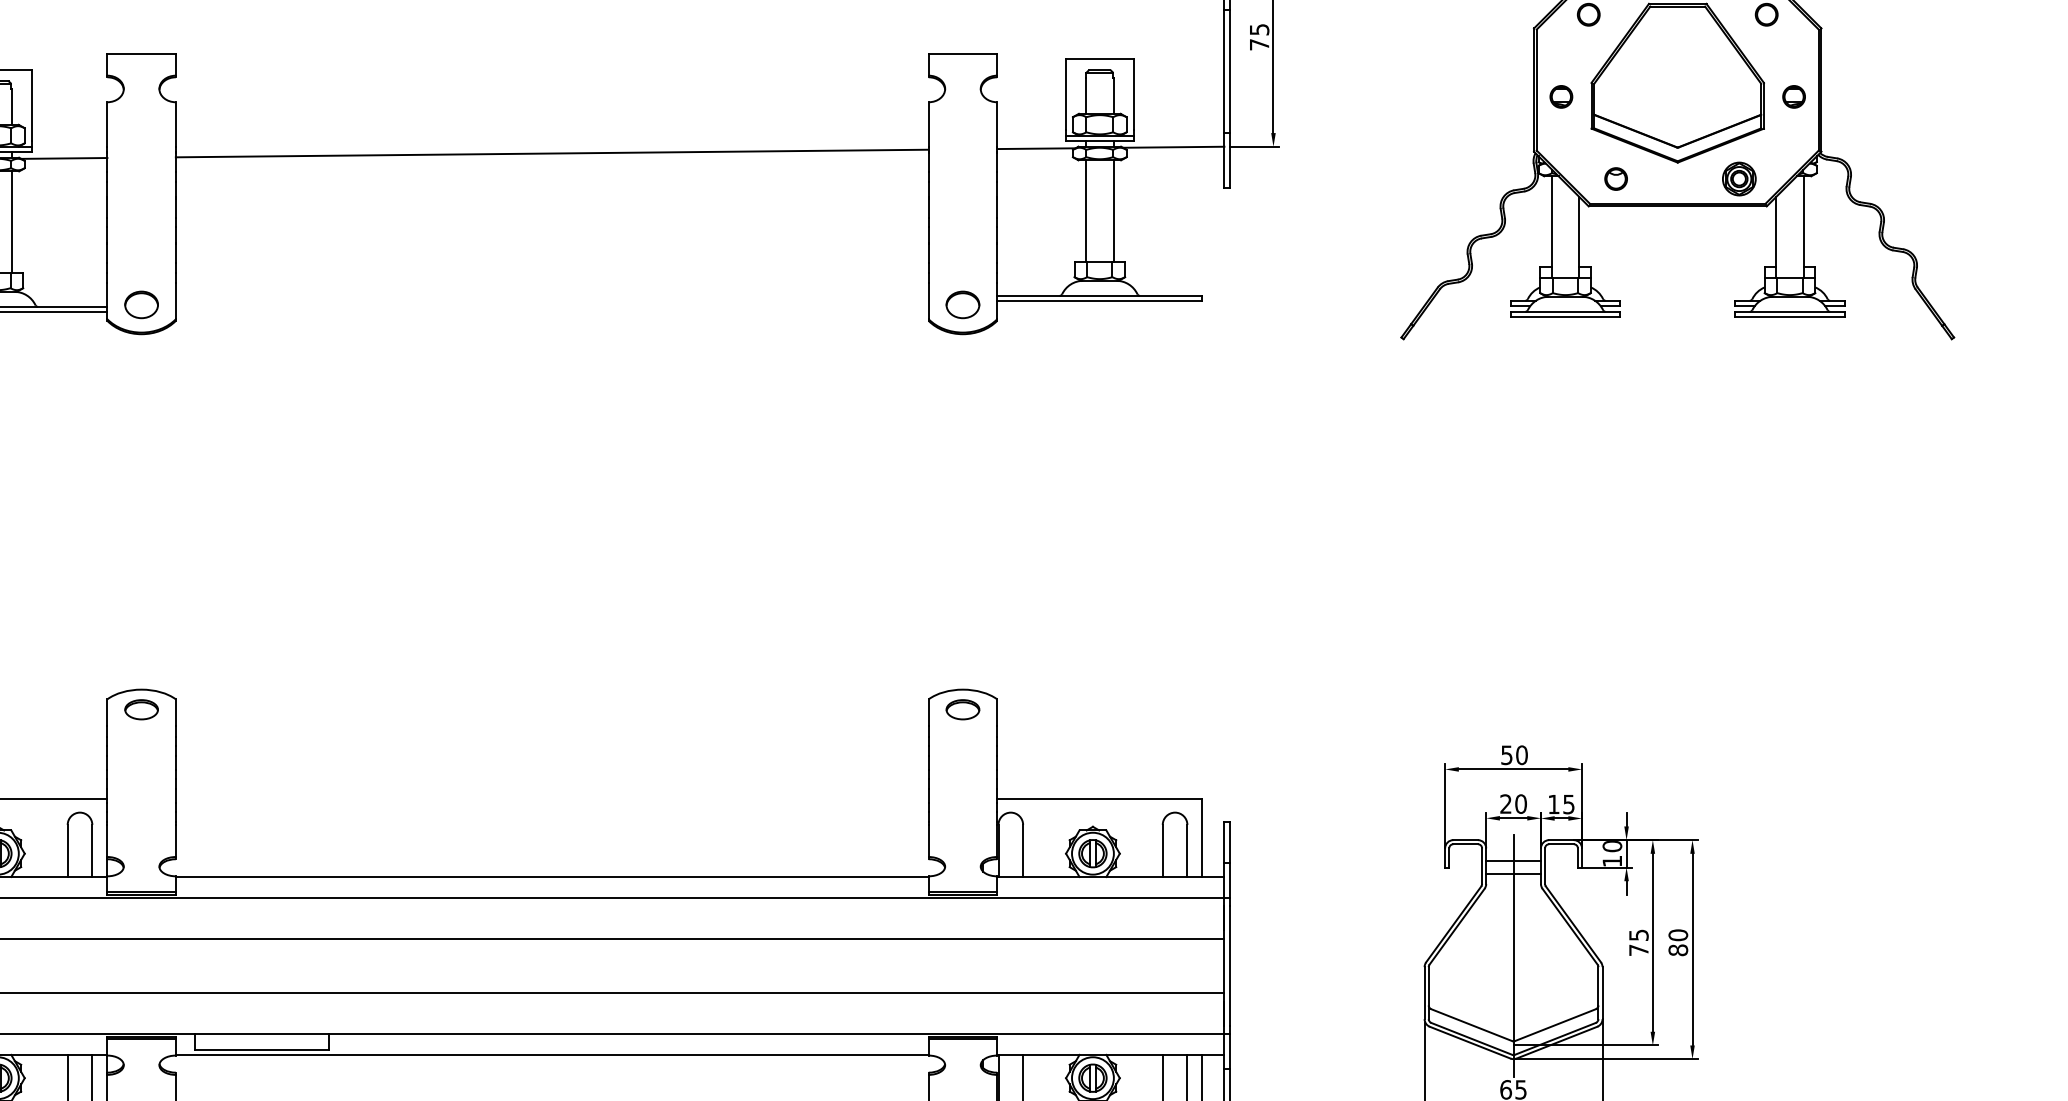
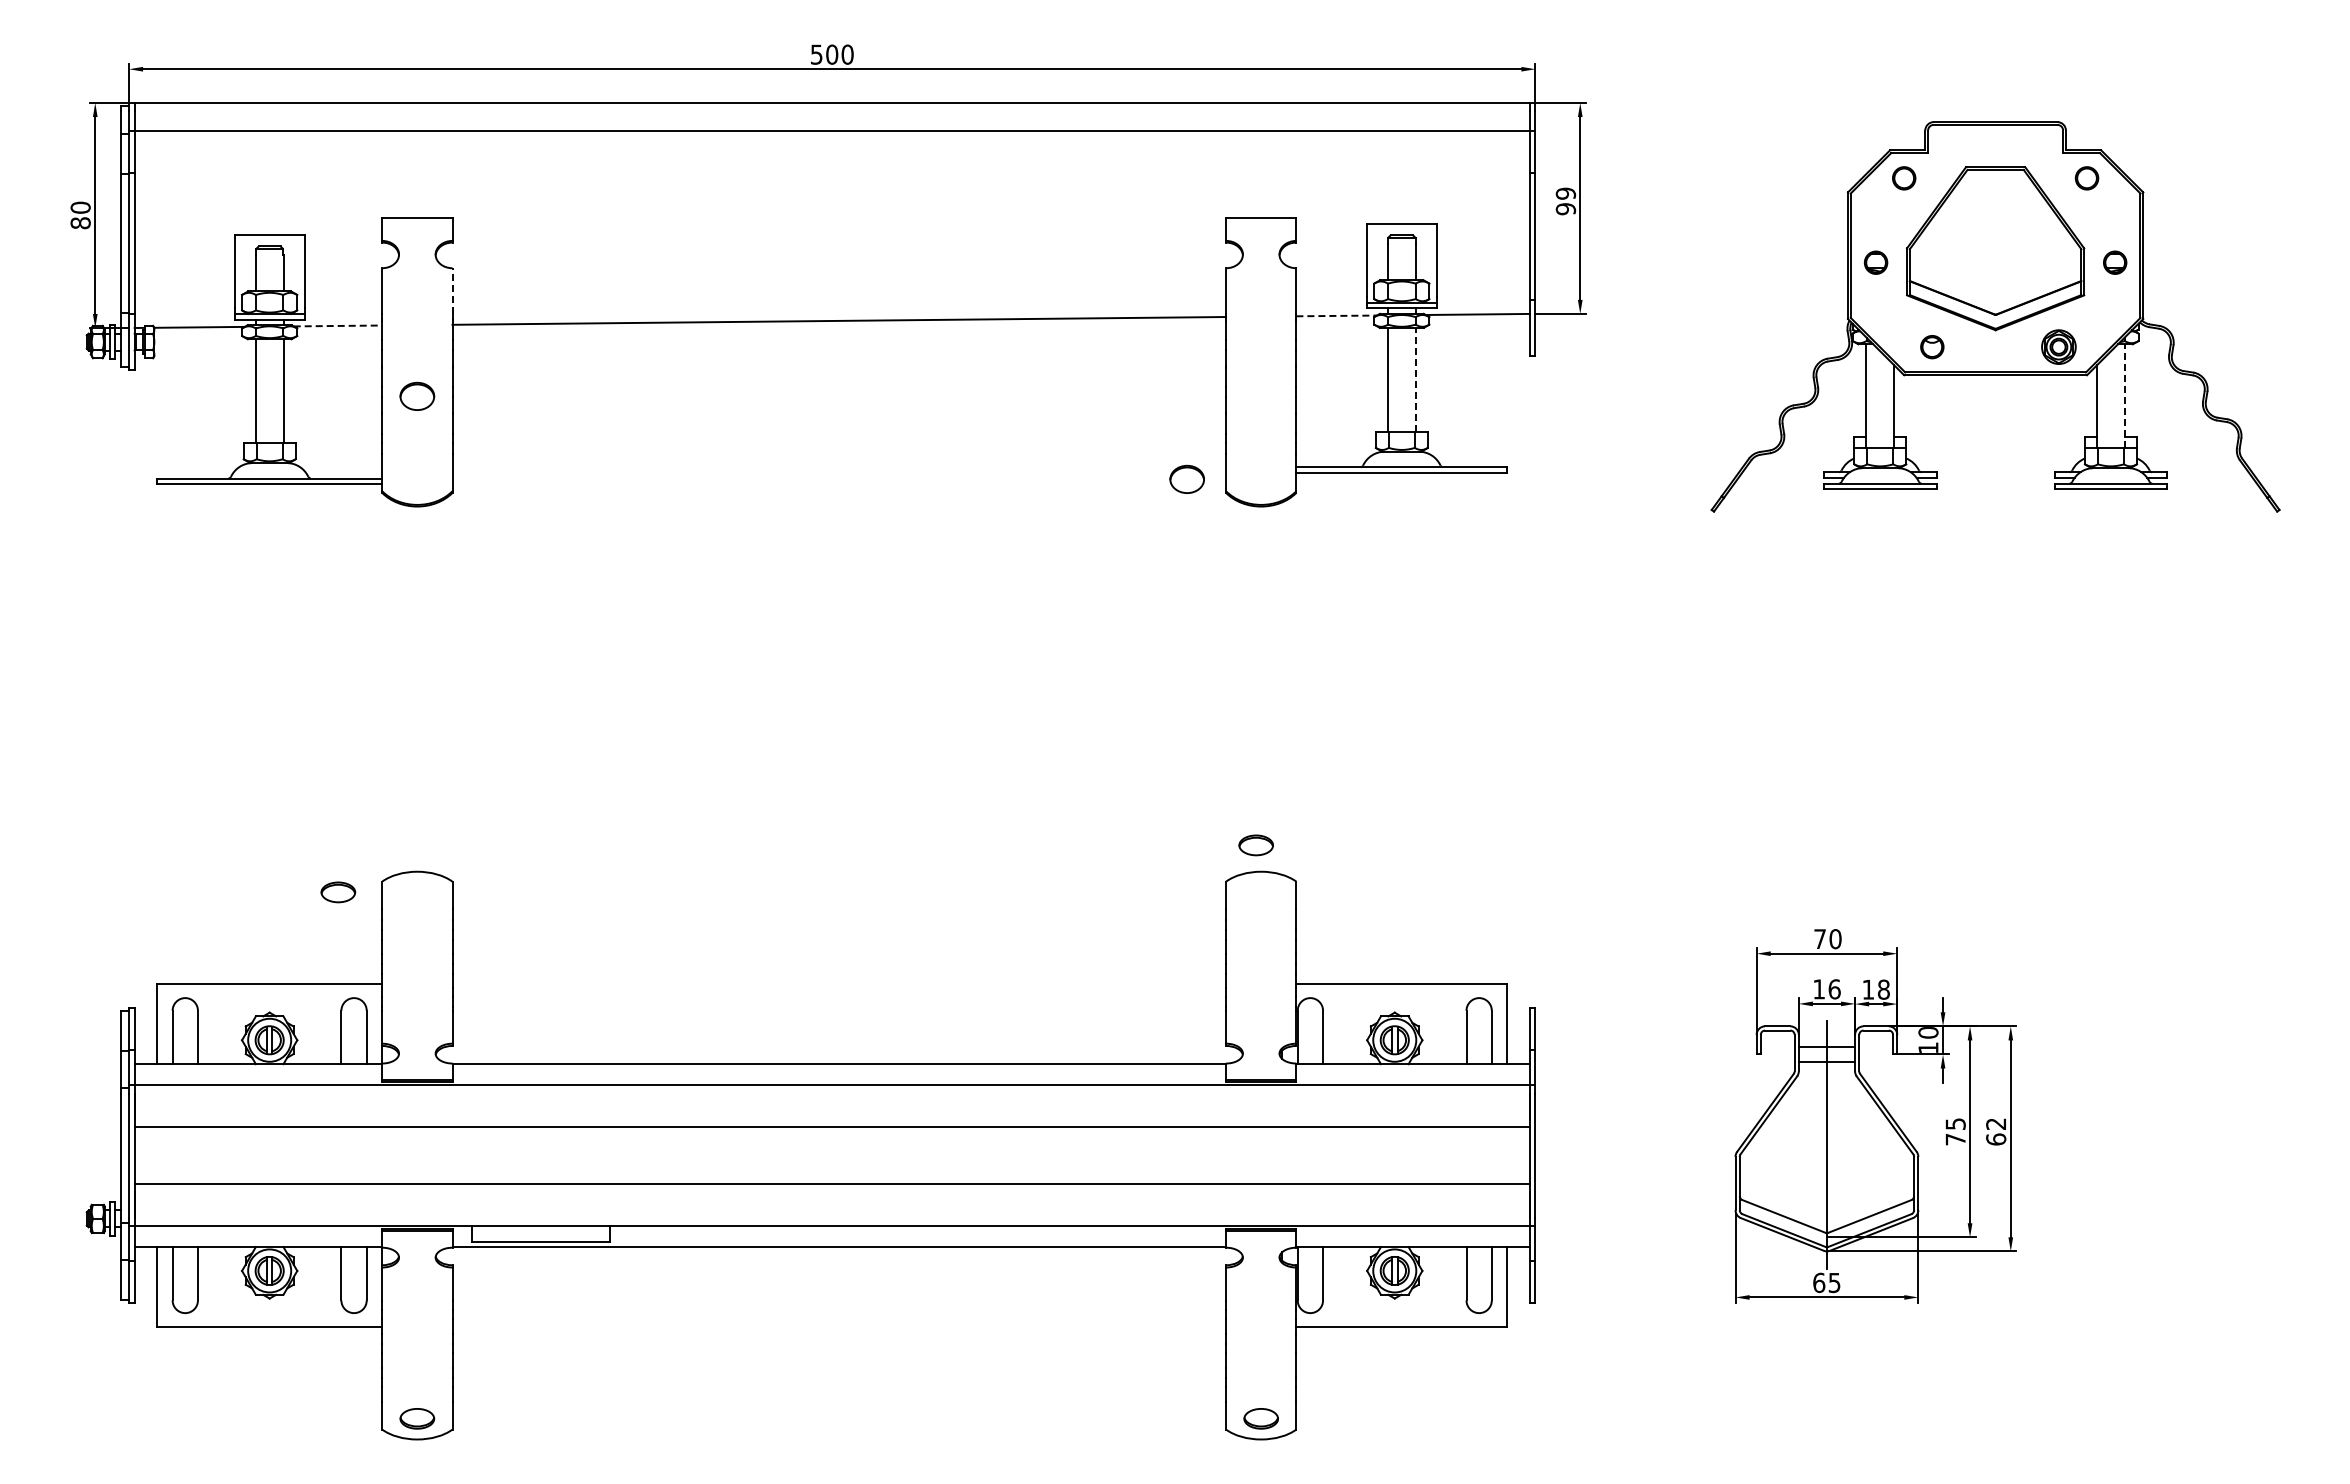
text: (1259, 37) -> (1565, 201), 75 -> 99
line: (175, 123) -> (452, 290), solid -> dashed
line: (1037, 148) -> (1337, 315), solid -> dashed
line: (64, 157) -> (338, 325), solid -> dashed
line: (1113, 210) -> (1415, 379), solid -> dashed
line: (1804, 226) -> (2125, 395), solid -> dashed
part: (141, 303) -> (417, 395), moved
part: (962, 303) -> (1186, 478), moved
part: (141, 709) -> (338, 892), moved
part: (962, 709) -> (1255, 845), moved
text: (1506, 755) -> (1819, 939), 50 -> 70
text: (1513, 804) -> (1826, 989), 20 -> 16
text: (1568, 804) -> (1883, 989), 15 -> 18
text: (1678, 942) -> (1996, 1131), 80 -> 62

